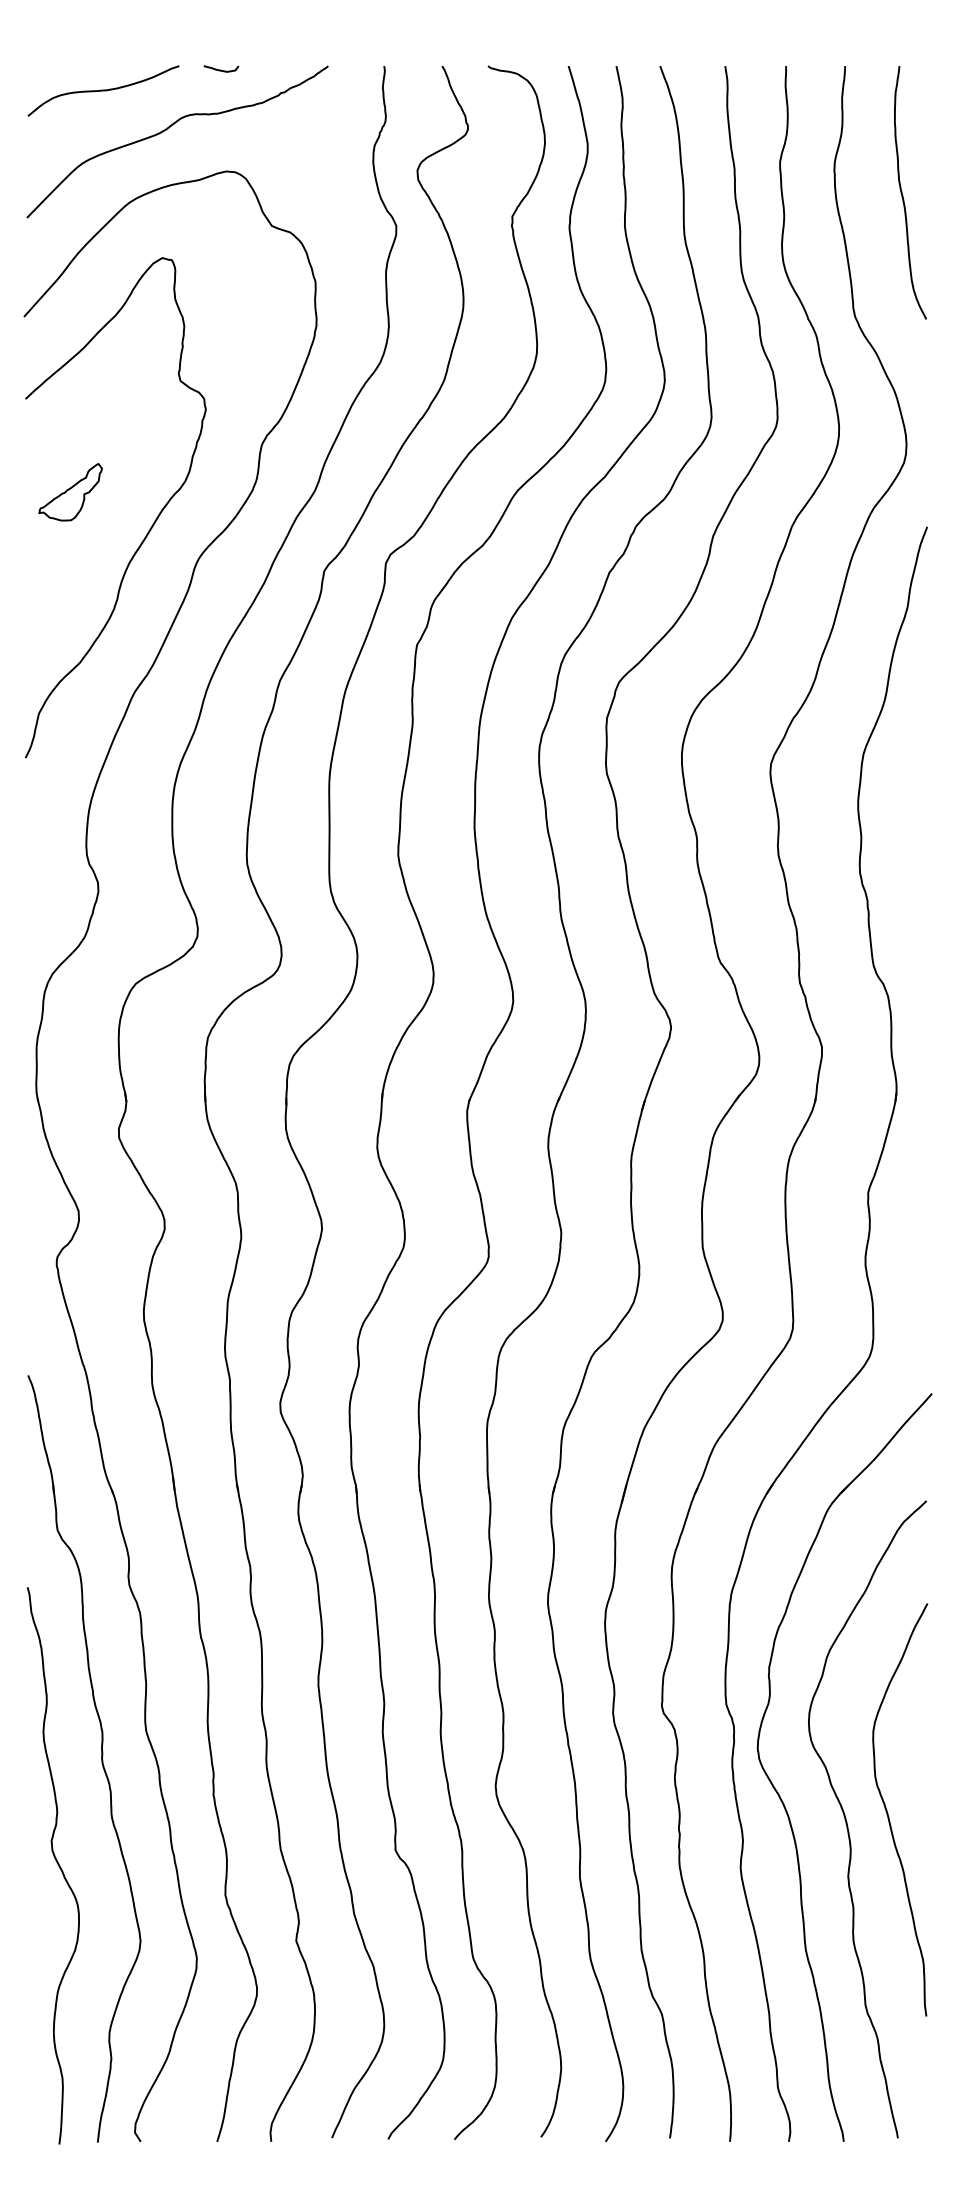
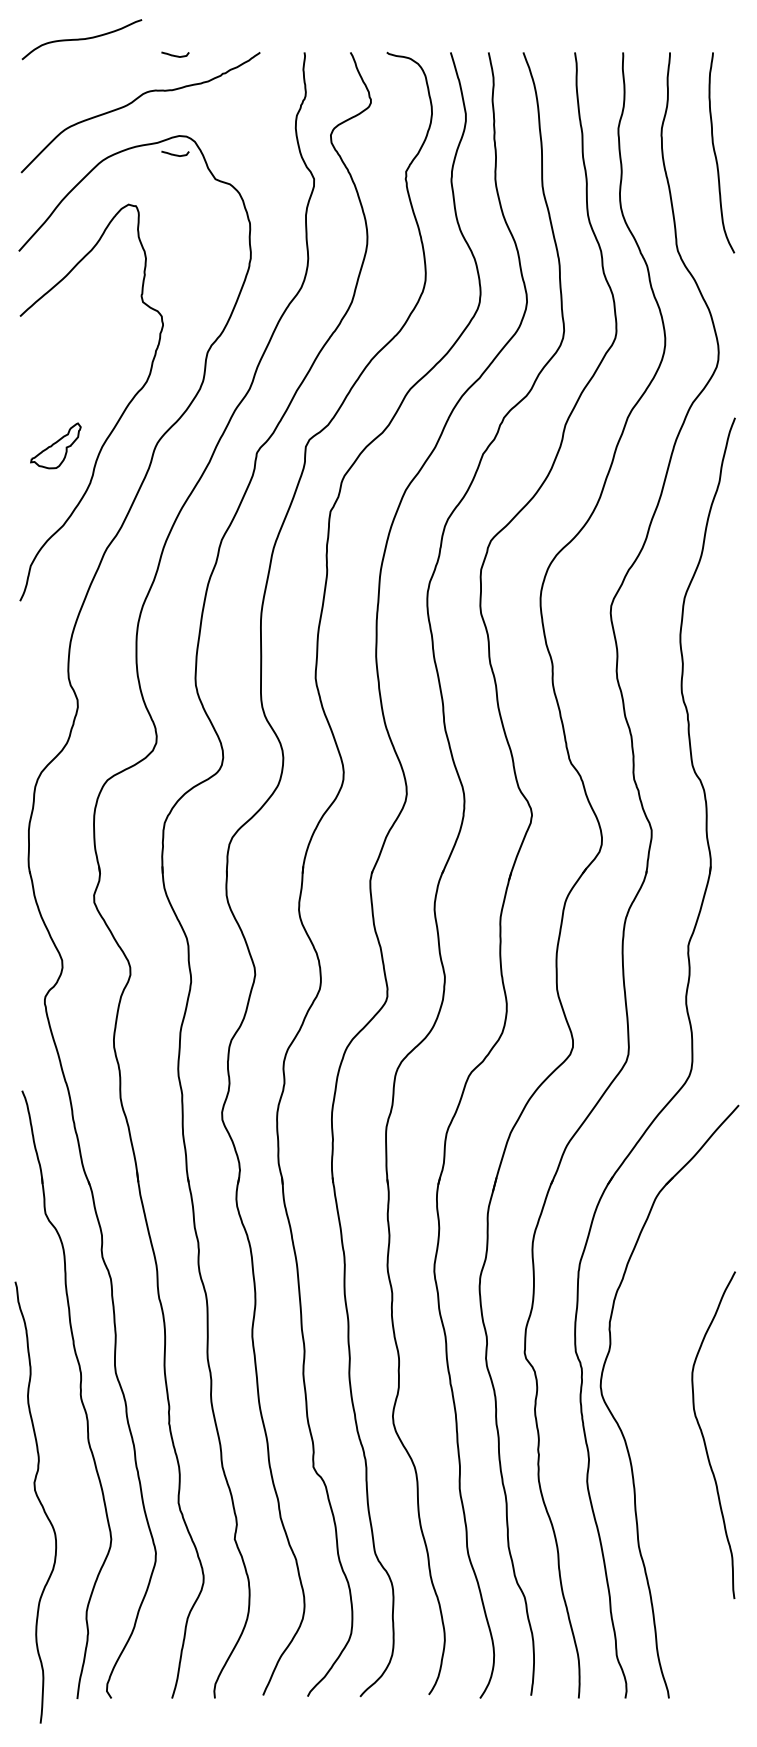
curve: (103, 90) -> (81, 39), moved
curve: (221, 194) -> (175, 154), added
part: (70, 492) -> (55, 446), moved
curve: (847, 1821) -> (671, 1444), removed
curve: (56, 1862) -> (38, 1499), moved

